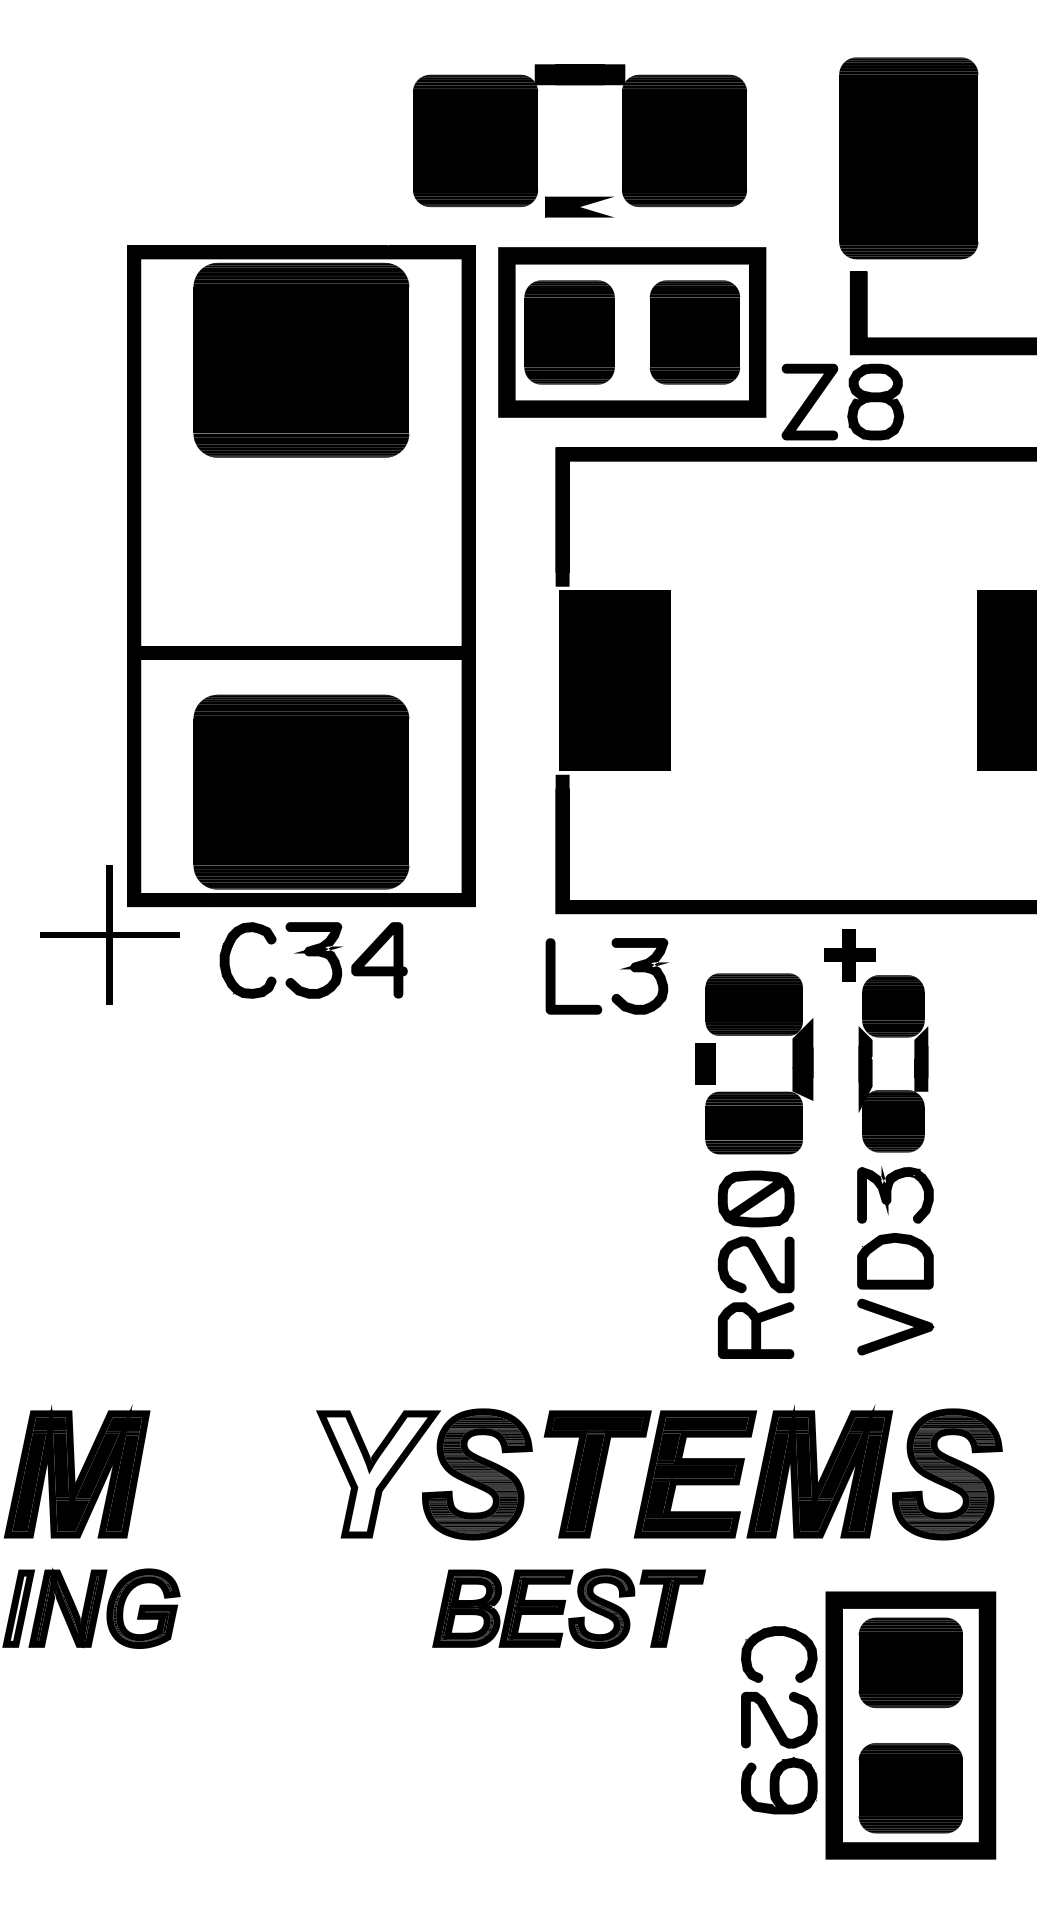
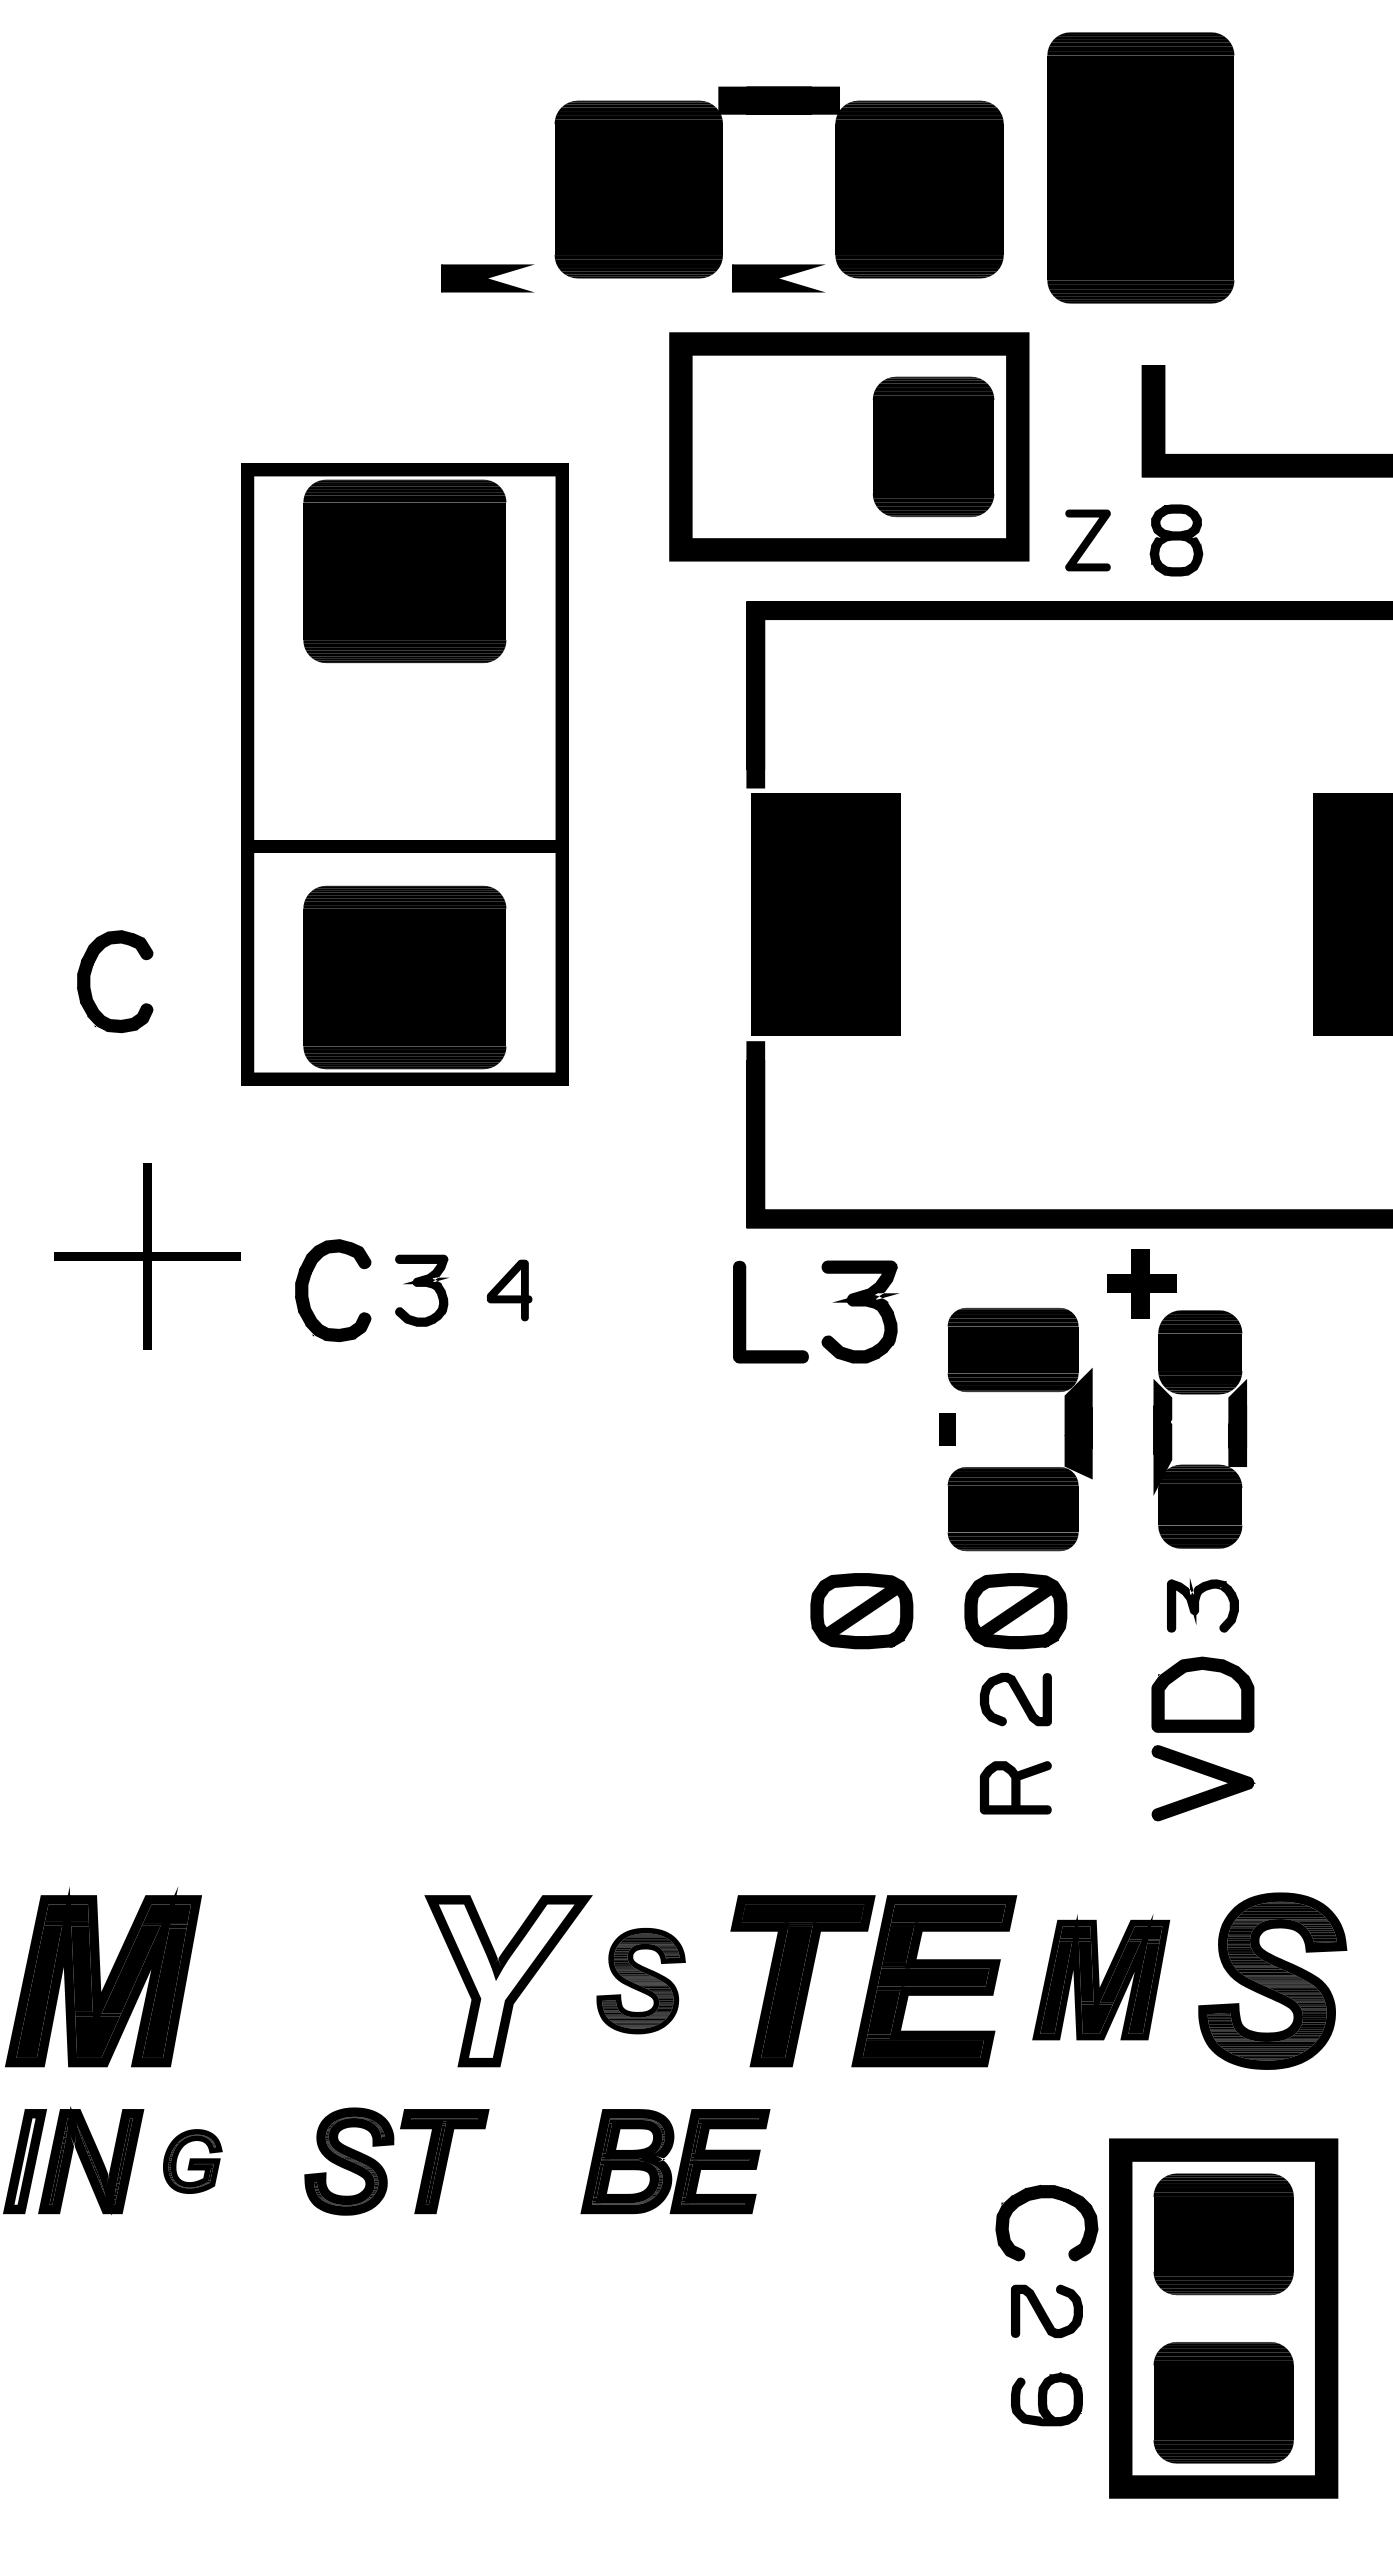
part: (908, 158) -> (1140, 167), moved
part: (362, 207) -> (487, 278), added
part: (569, 332) -> (764, 446), removed
part: (809, 402) -> (1087, 540), size x0.6
part: (875, 402) -> (1176, 540), size x0.7
part: (301, 576) -> (404, 774), size x0.7
part: (67, 730) -> (90, 981), added
part: (313, 960) -> (421, 1290), size x0.7
part: (379, 960) -> (509, 1290), size x0.6
part: (705, 1063) -> (947, 1429), size x0.6
part: (895, 1194) -> (1202, 1605), size x0.7
part: (641, 1199) -> (861, 1611), added
part: (755, 1264) -> (1015, 1699), size x0.7
part: (755, 1330) -> (1015, 1787), size x0.7
part: (819, 1471) -> (1100, 1977), size x0.7
part: (476, 1473) -> (640, 1980), size x0.6
part: (143, 1608) -> (192, 2161), size x0.6
part: (627, 1614) -> (384, 2169), moved
part: (779, 1720) -> (1046, 2311), size x0.7
part: (779, 1785) -> (1046, 2398), size x0.7

